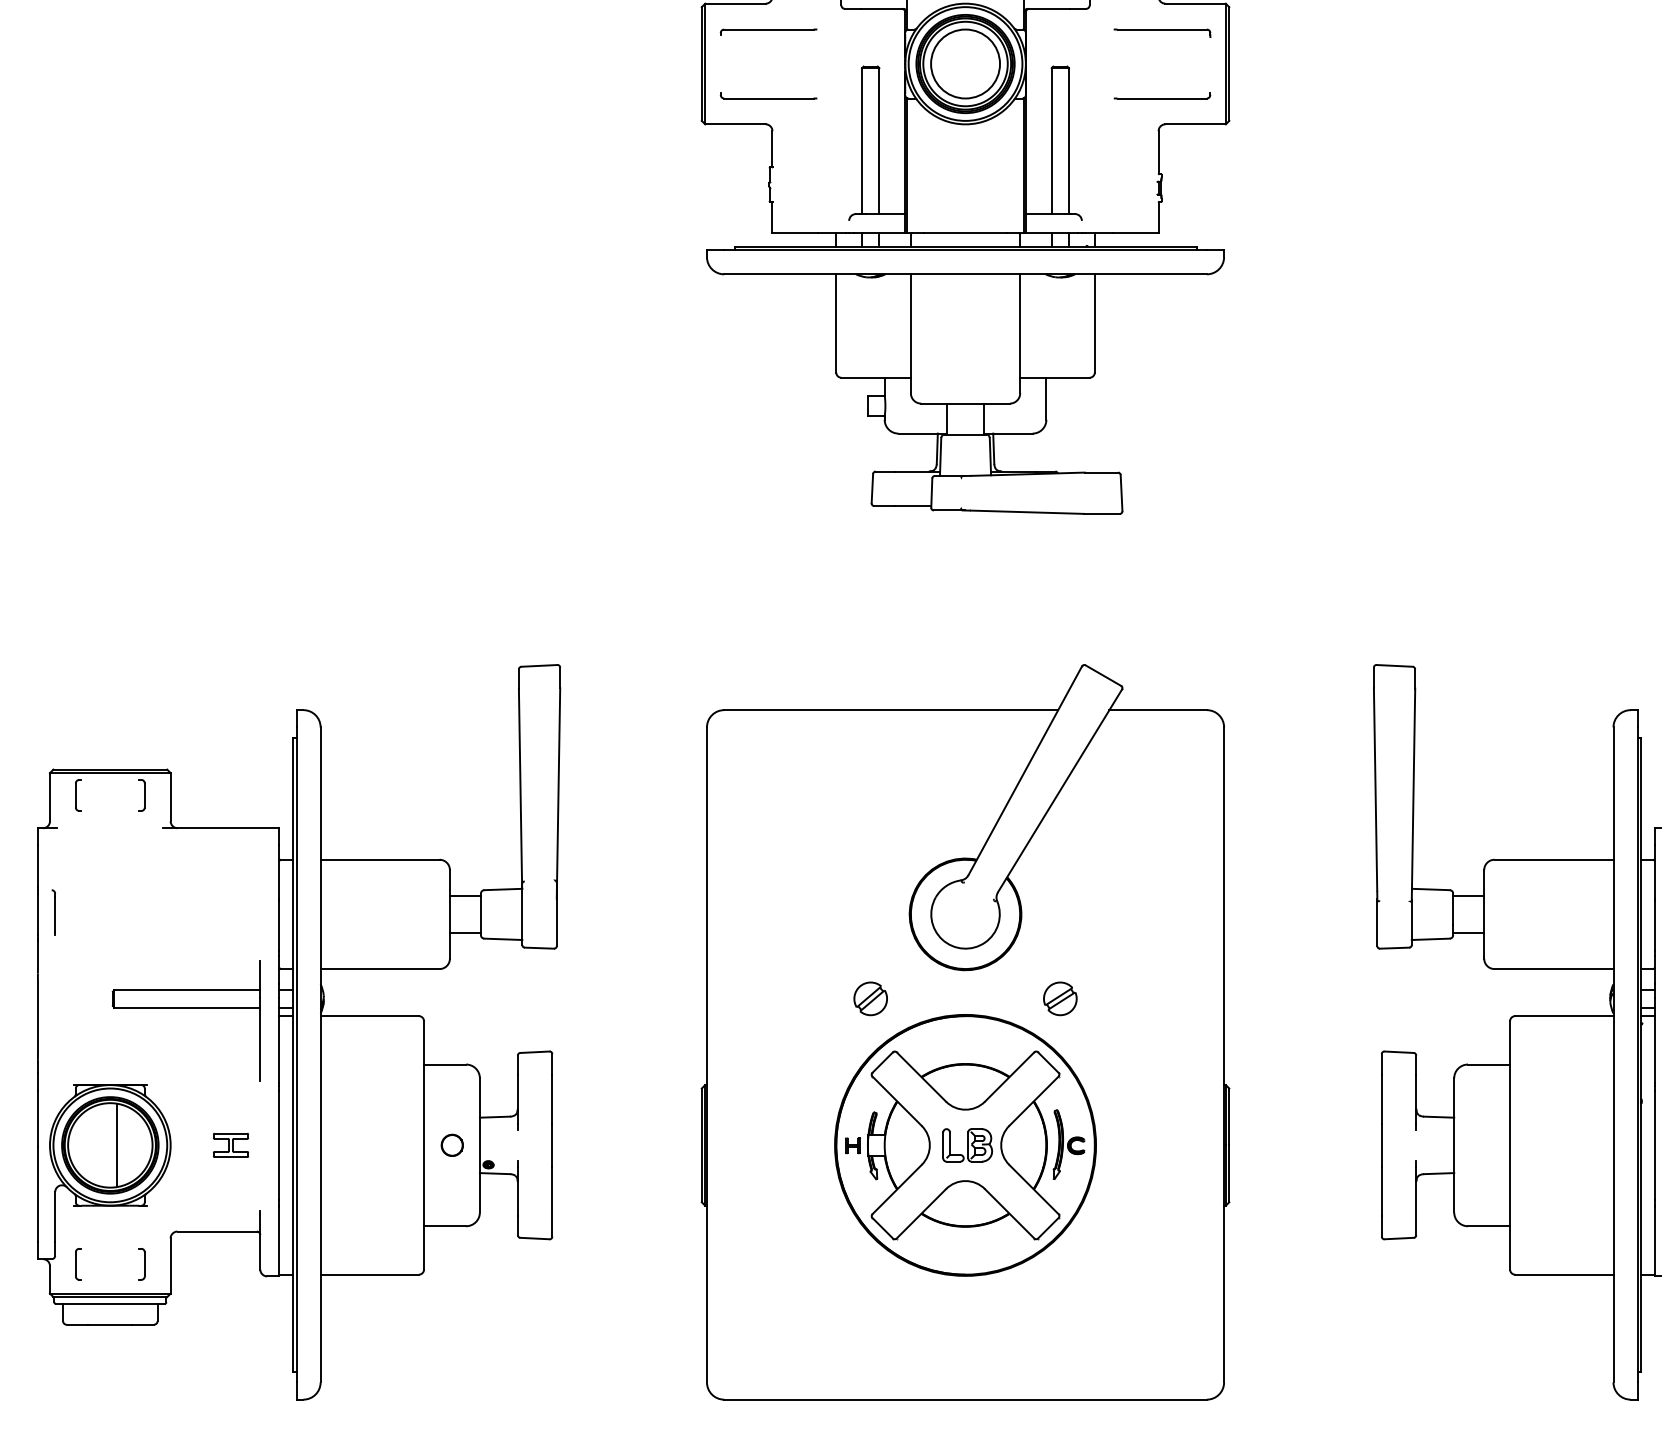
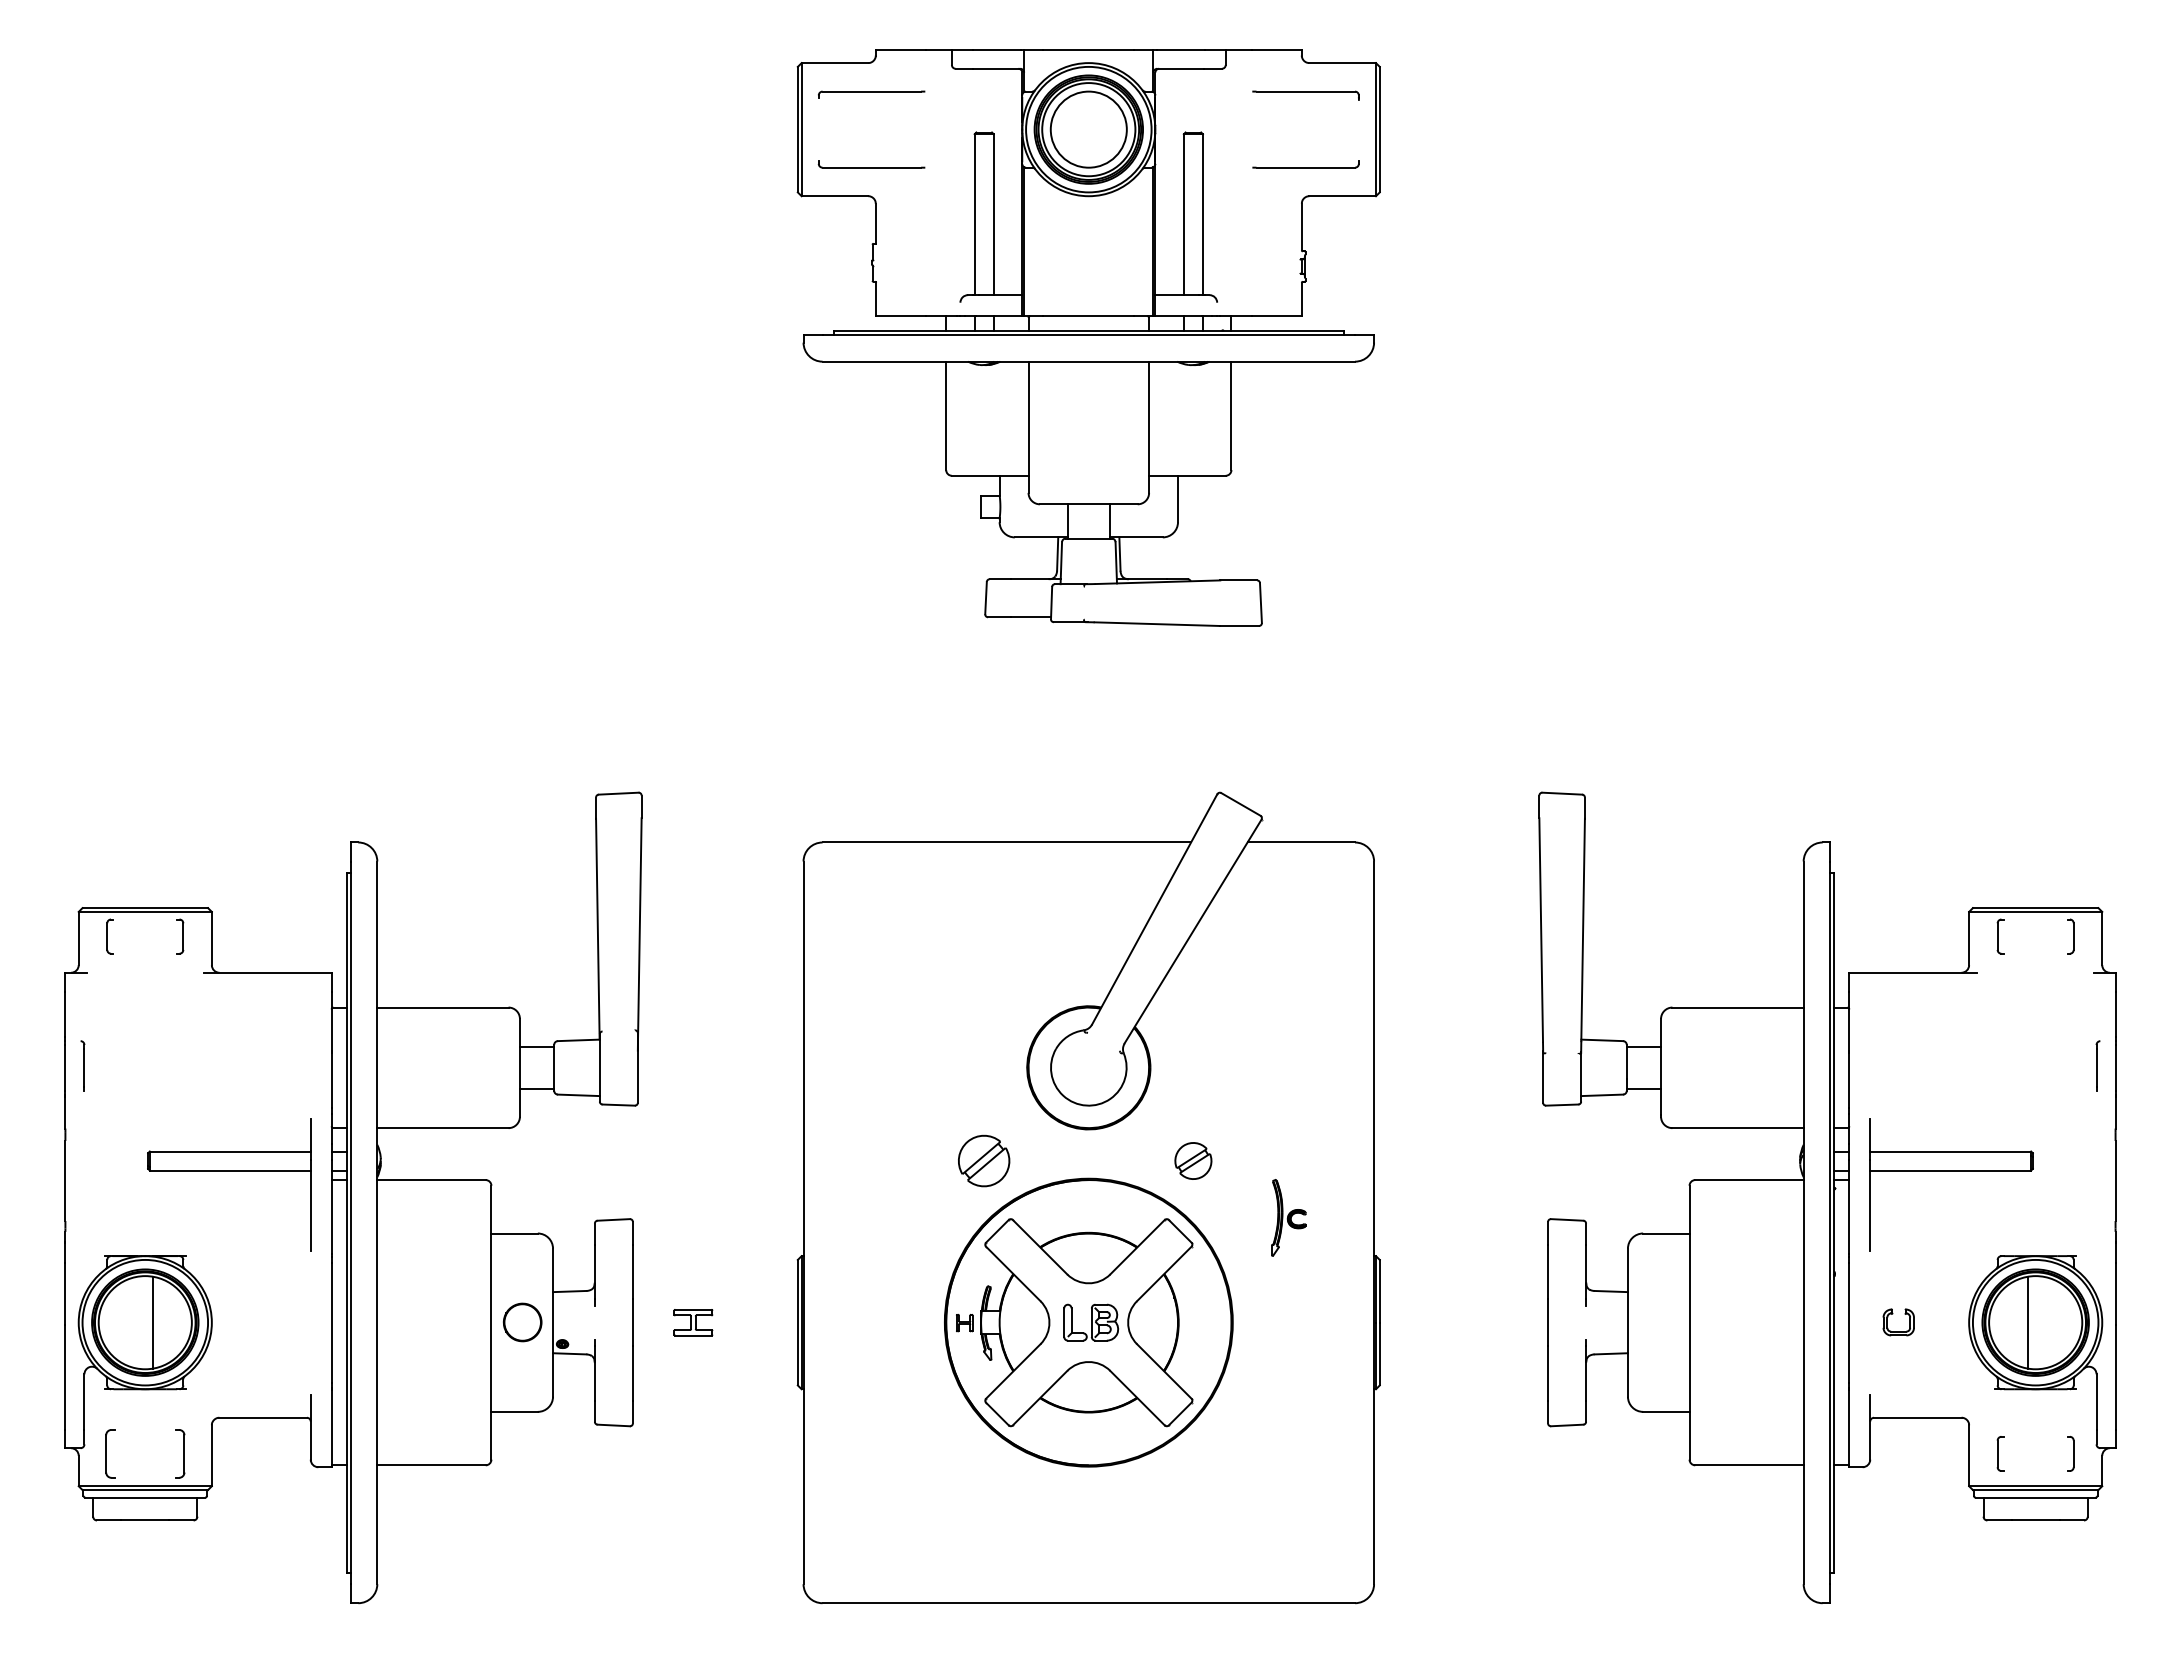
part: (870, 998) -> (984, 1160), size x1.4
part: (1068, 1144) -> (1288, 1217), moved
part: (231, 1145) -> (693, 1322), moved
part: (452, 1145) -> (522, 1322), size x1.6
part: (77, 1263) -> (109, 1453), size x1.4
part: (142, 1263) -> (180, 1453), size x1.4

